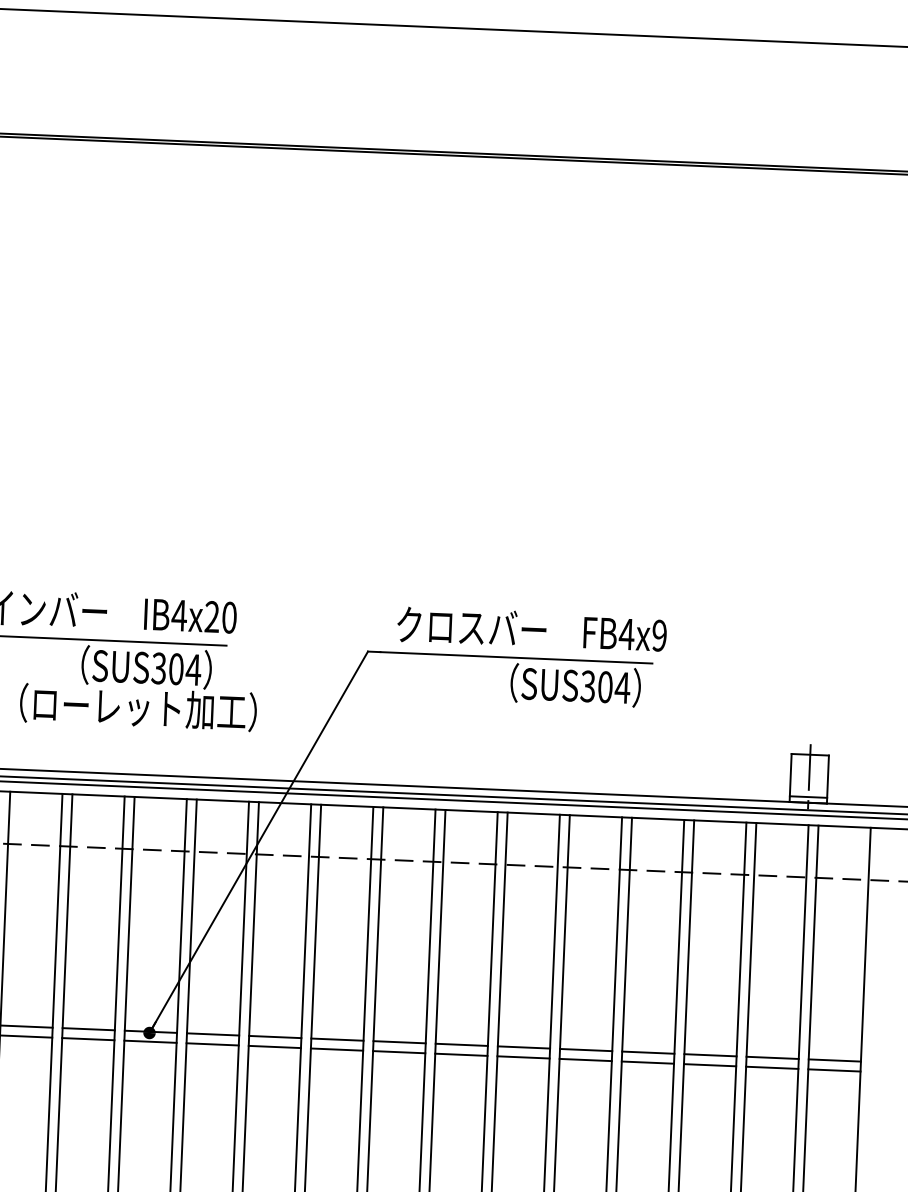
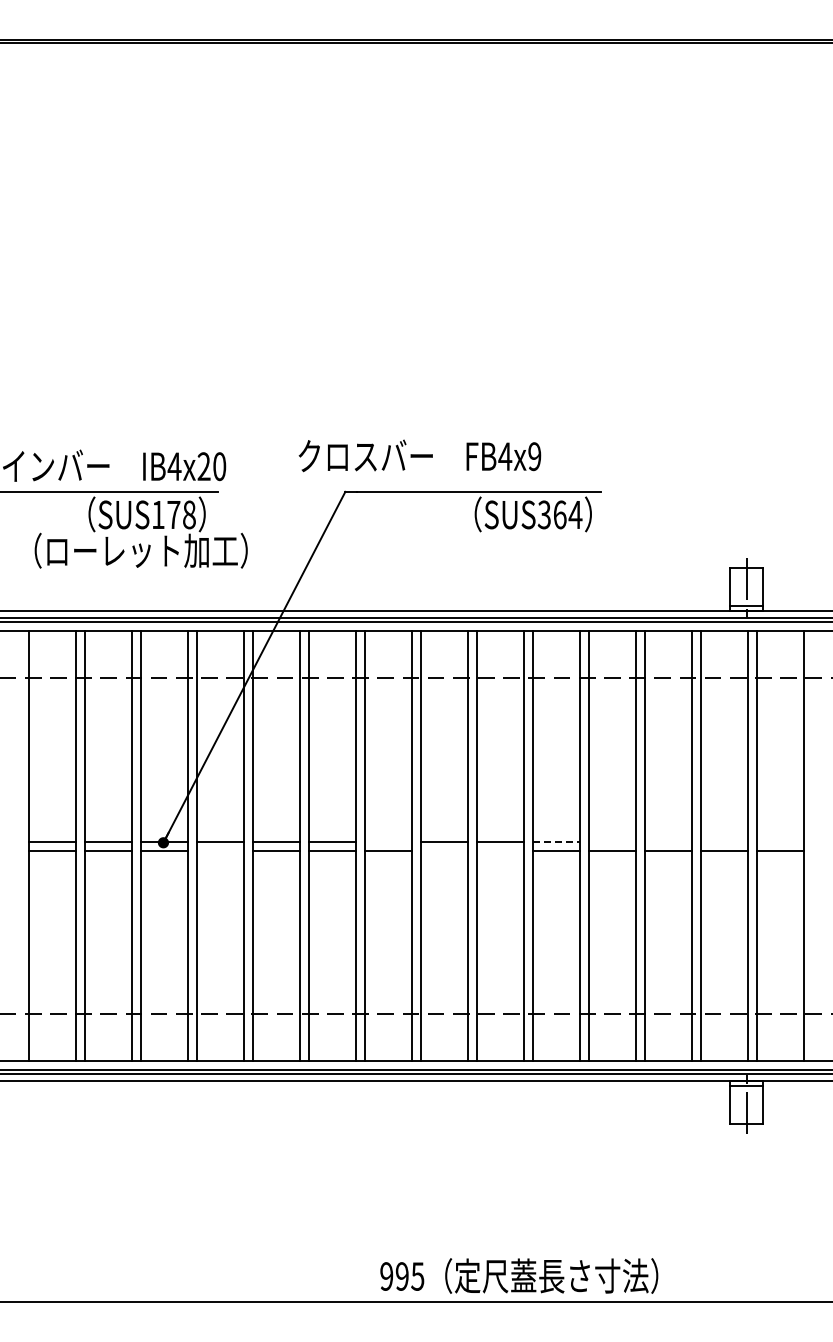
text: (531, 629) -> (419, 455), moved
text: (175, 668) -> (173, 514), SUS304 -> SUS178
text: (604, 686) -> (559, 514), SUS304 -> SUS364
line: (399, 1042) -> (388, 841), removed
line: (212, 1044) -> (220, 850), removed
line: (586, 1049) -> (556, 841), solid -> dashed
line: (647, 1052) -> (611, 841), removed
line: (460, 1054) -> (443, 850), removed
line: (709, 1055) -> (667, 841), removed
line: (522, 1057) -> (499, 850), removed
line: (771, 1057) -> (723, 841), removed
line: (834, 1060) -> (779, 841), removed

